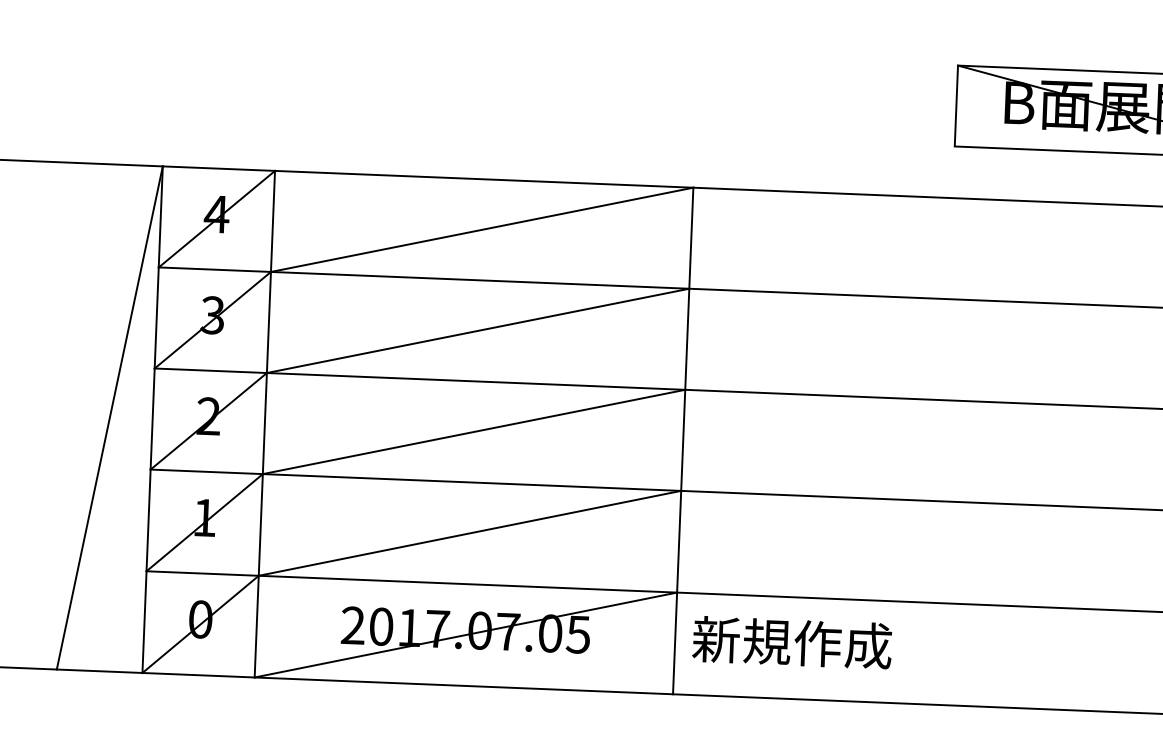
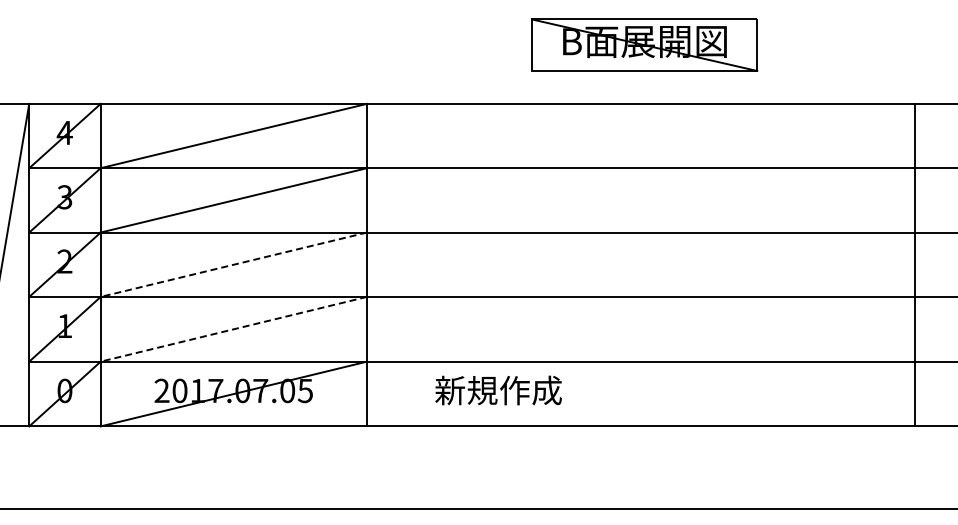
line: (473, 431) -> (233, 264), solid -> dashed
line: (469, 533) -> (233, 329), solid -> dashed
text: (792, 642) -> (498, 390), moved

